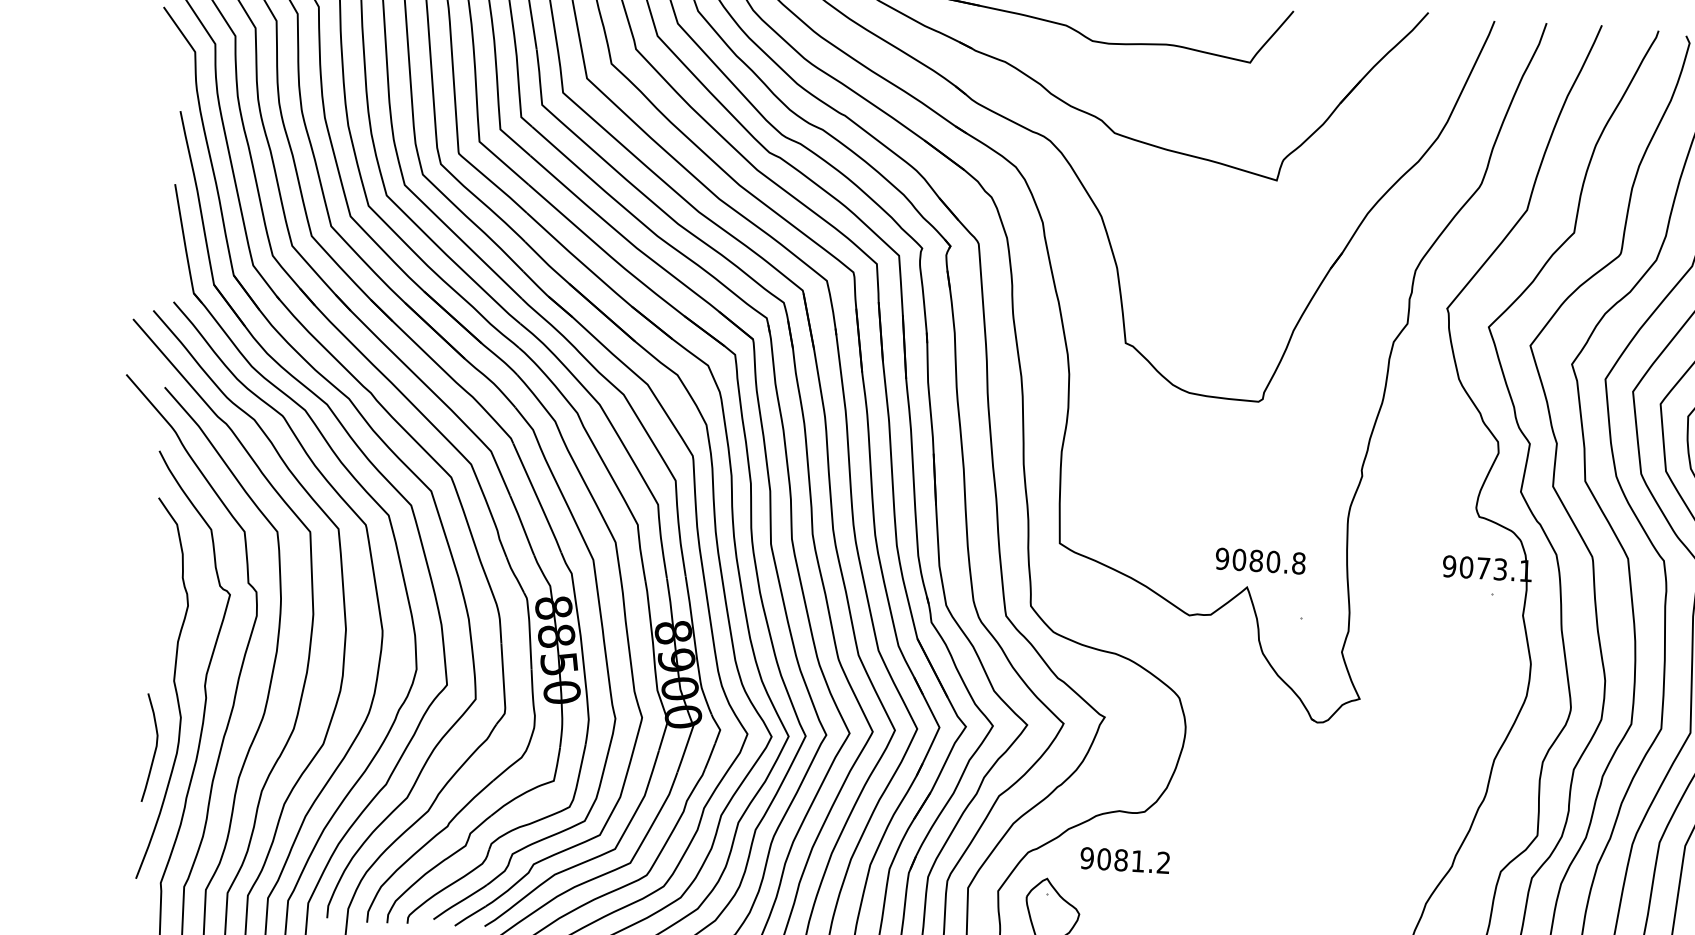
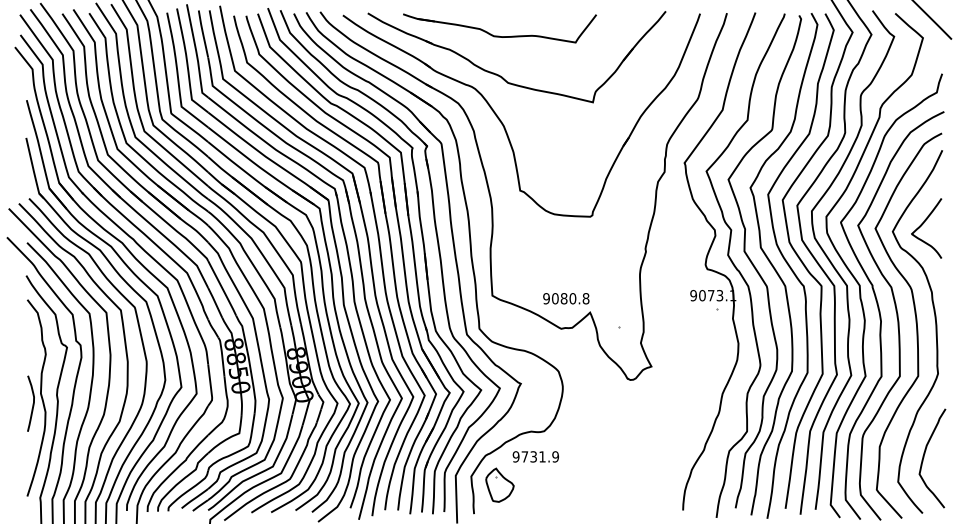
text: (1261, 560) -> (566, 298), moved
curve: (153, 747) -> (32, 403), moved
text: (1132, 860) -> (539, 456), 9081.2 -> 9731.9

